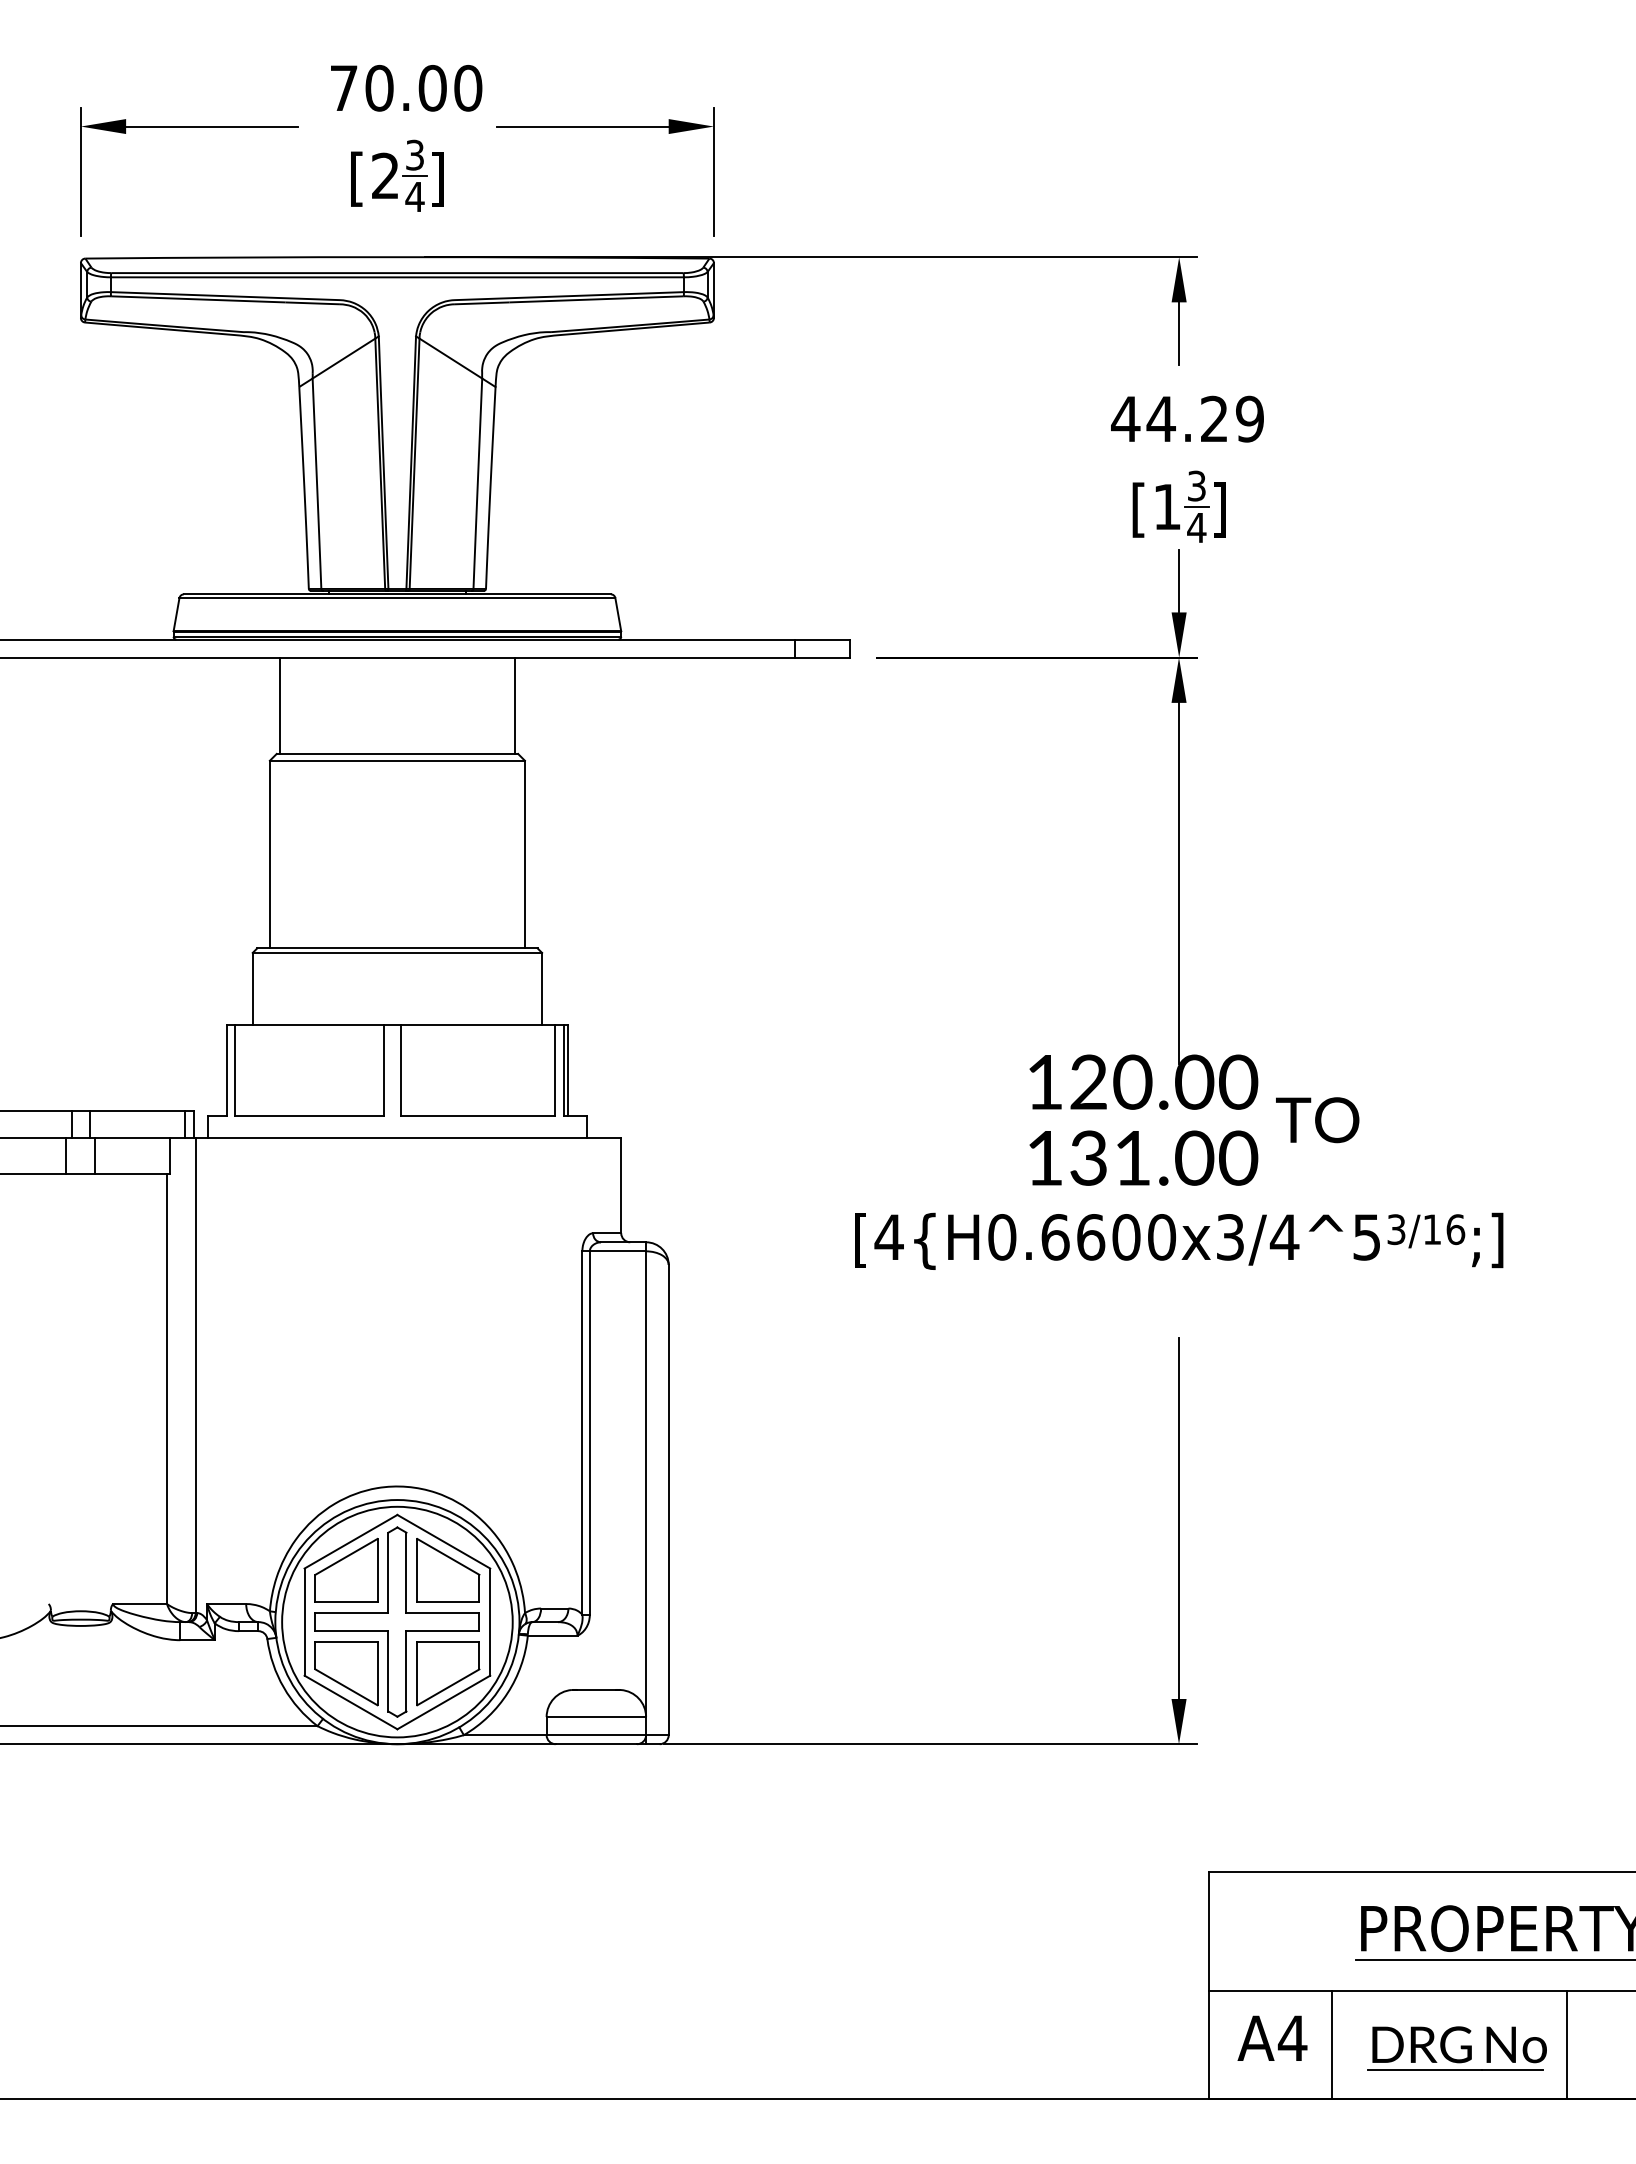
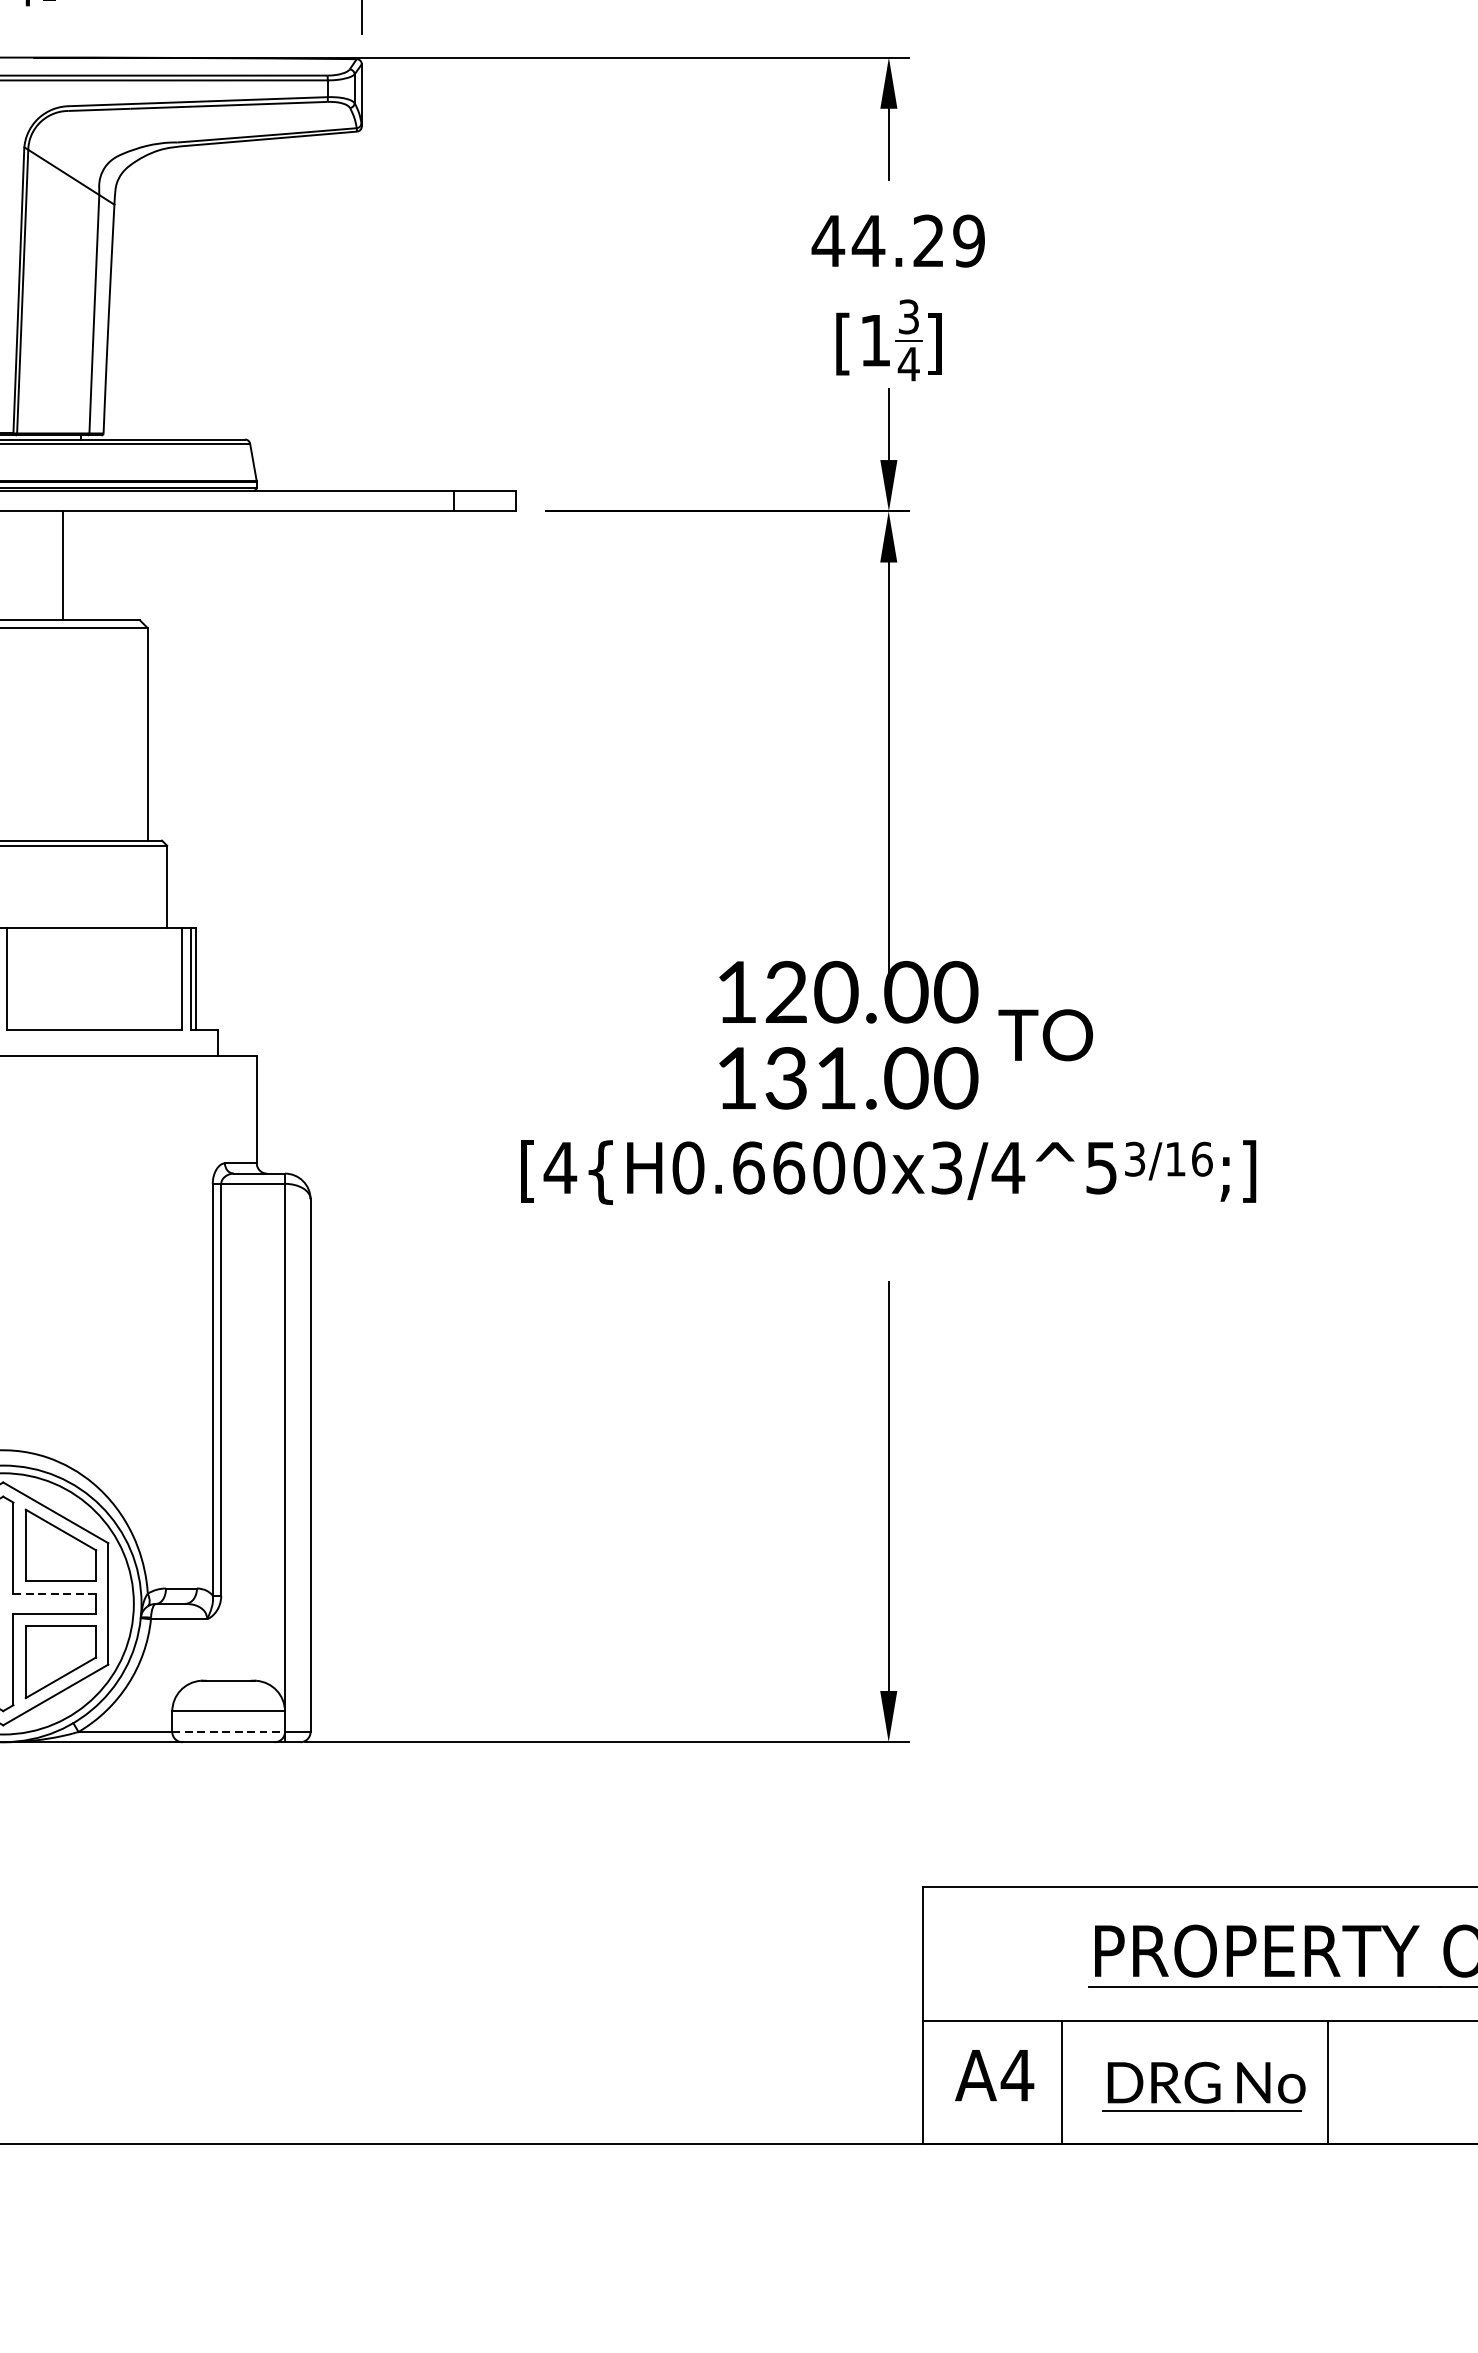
line: (514, 705) -> (62, 565), moved
line: (443, 1613) -> (55, 1594), solid -> dashed
line: (596, 1735) -> (228, 1732), solid -> dashed

